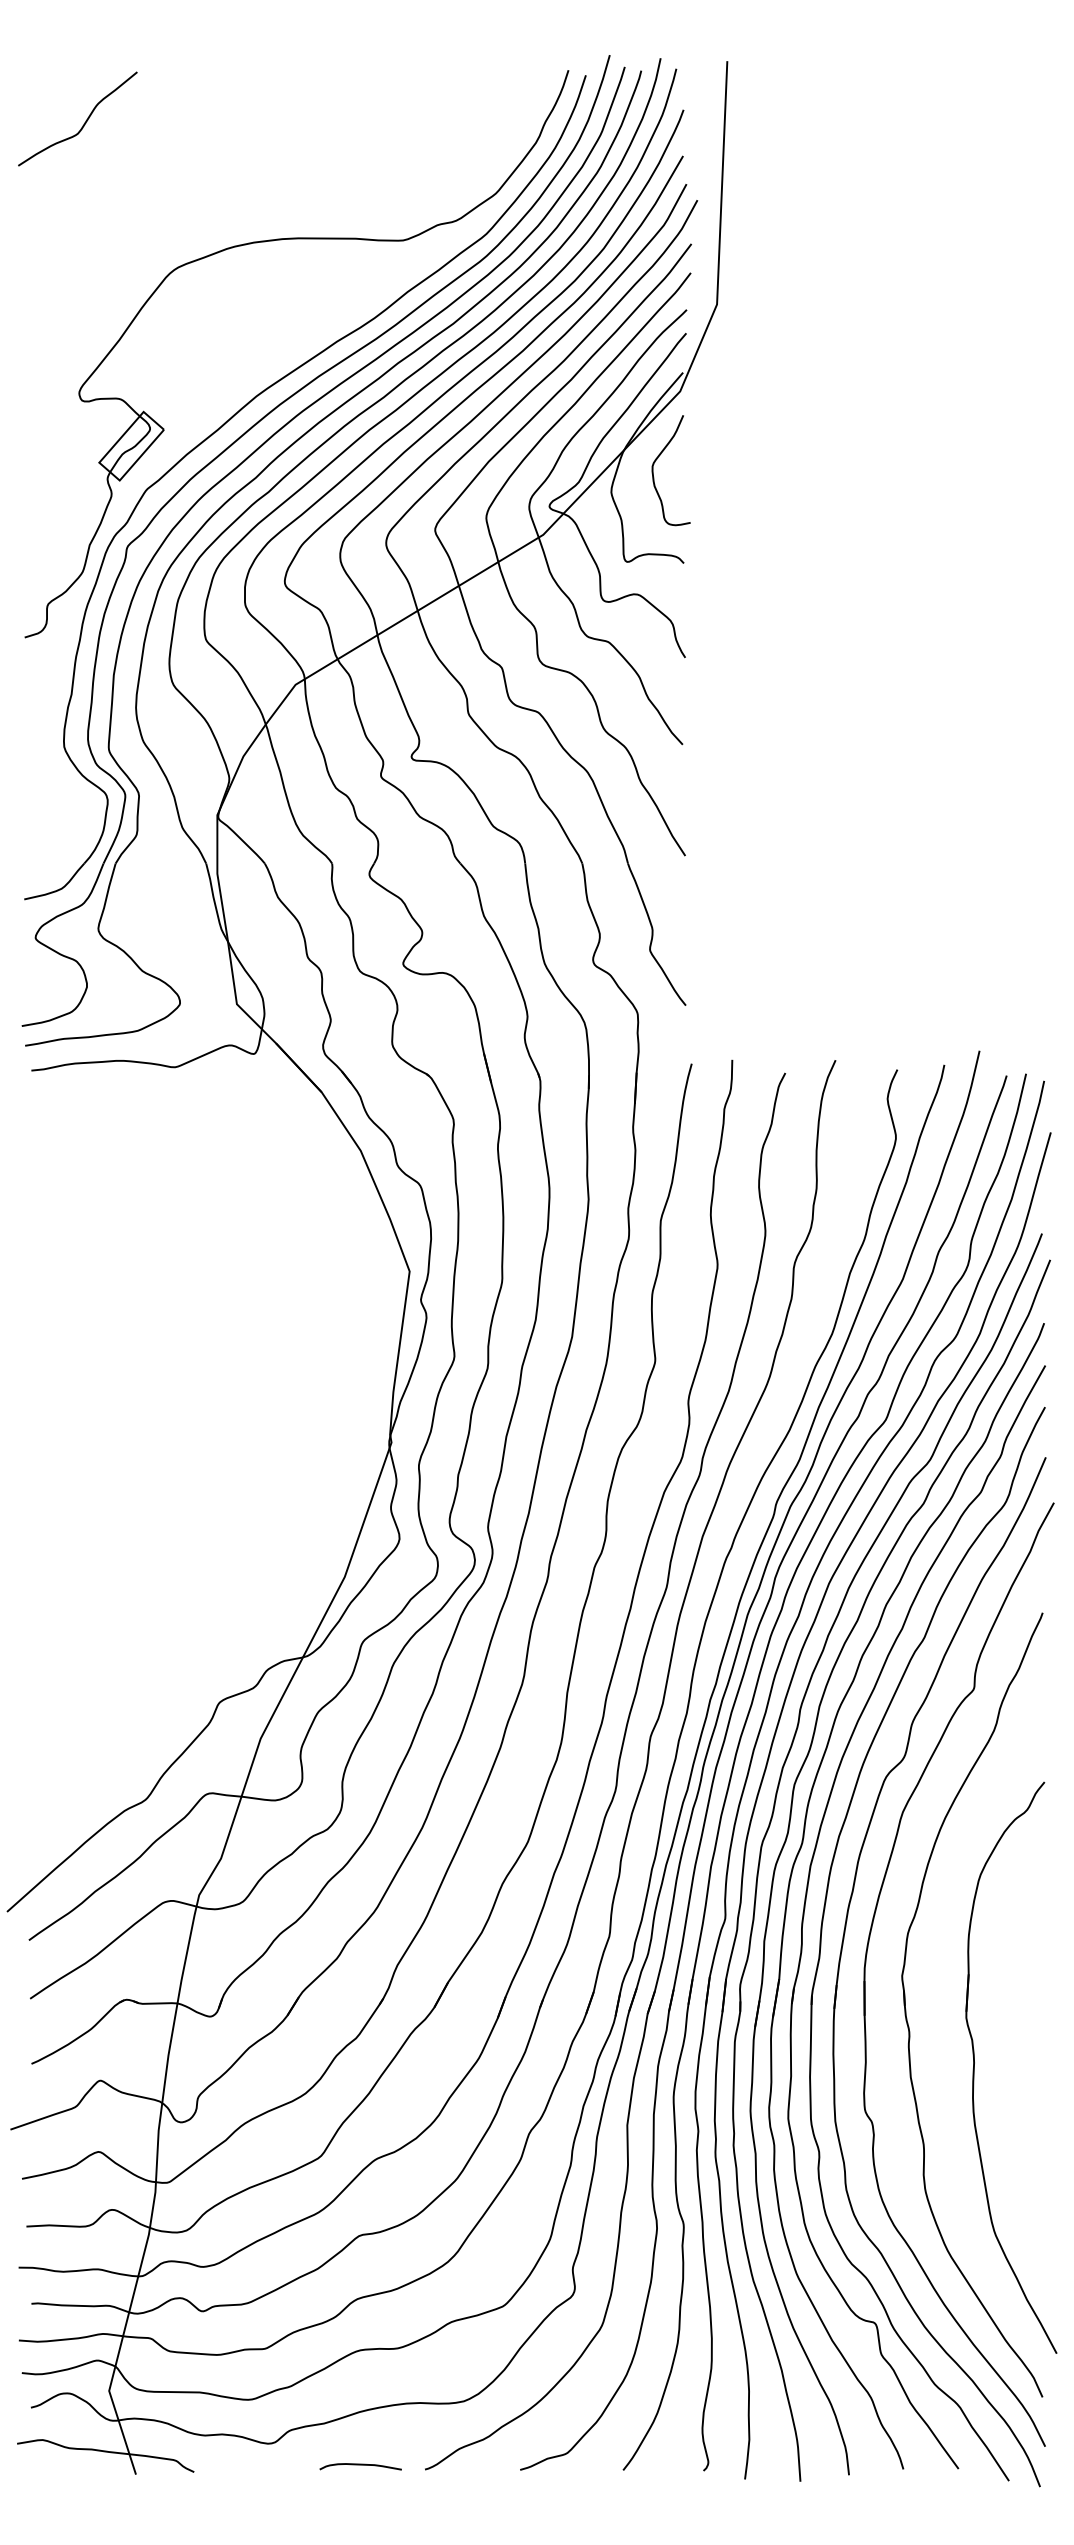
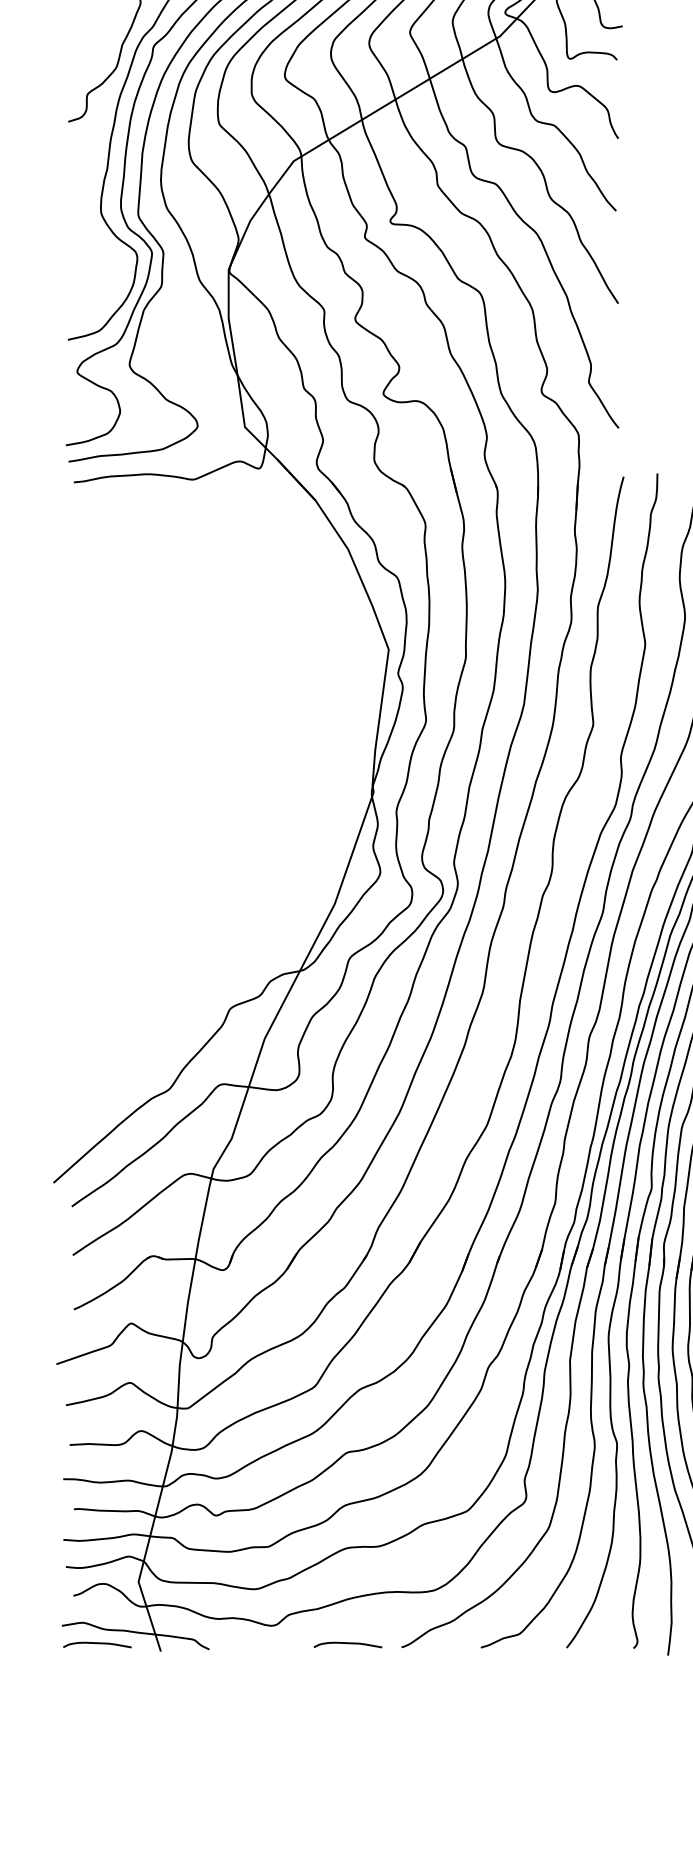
curve: (59, 2465) -> (97, 1643), added

